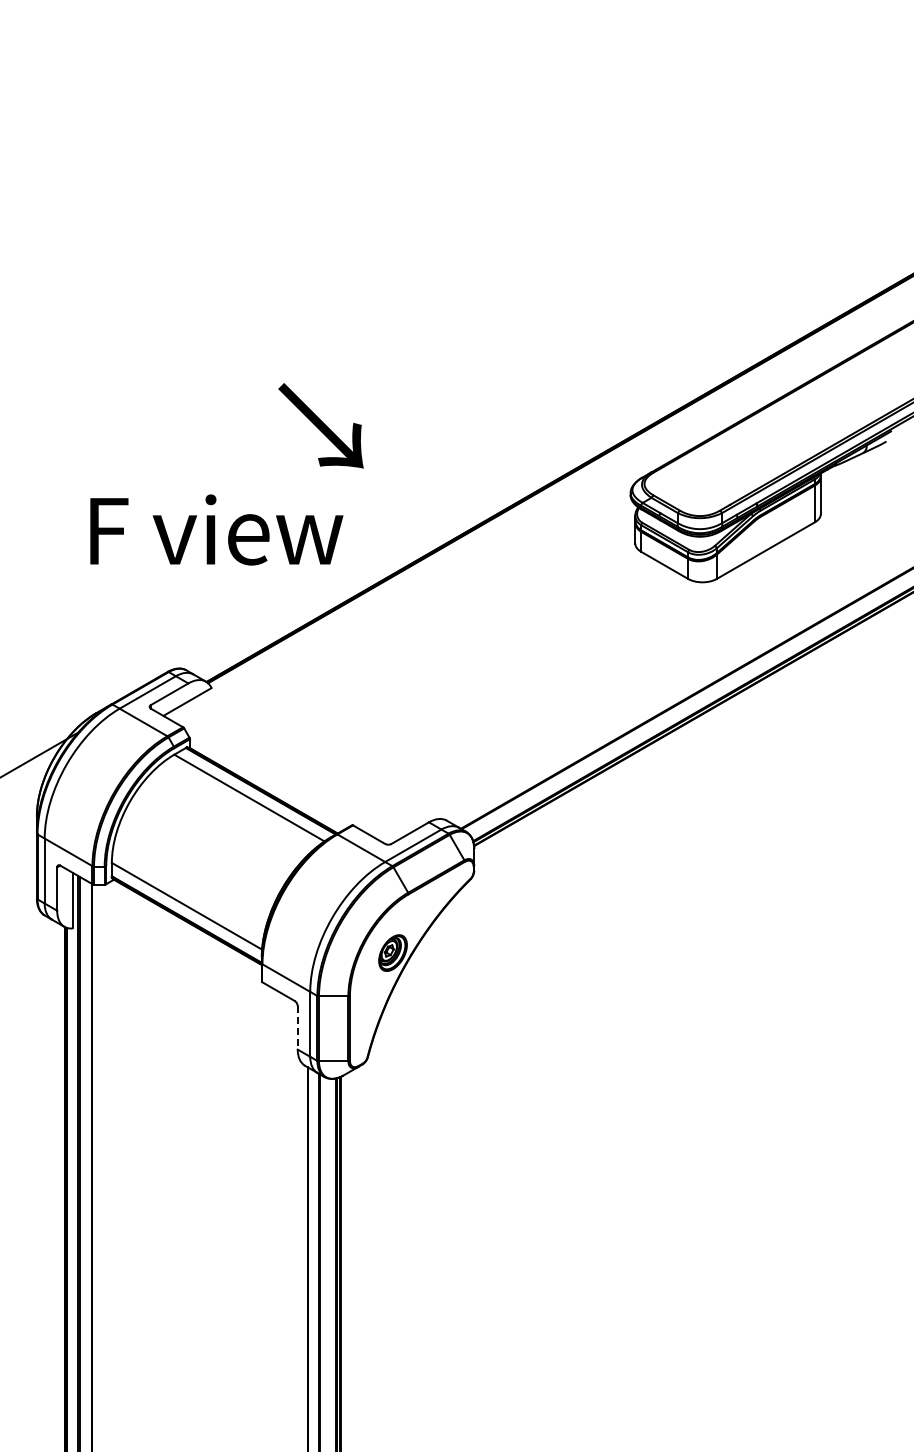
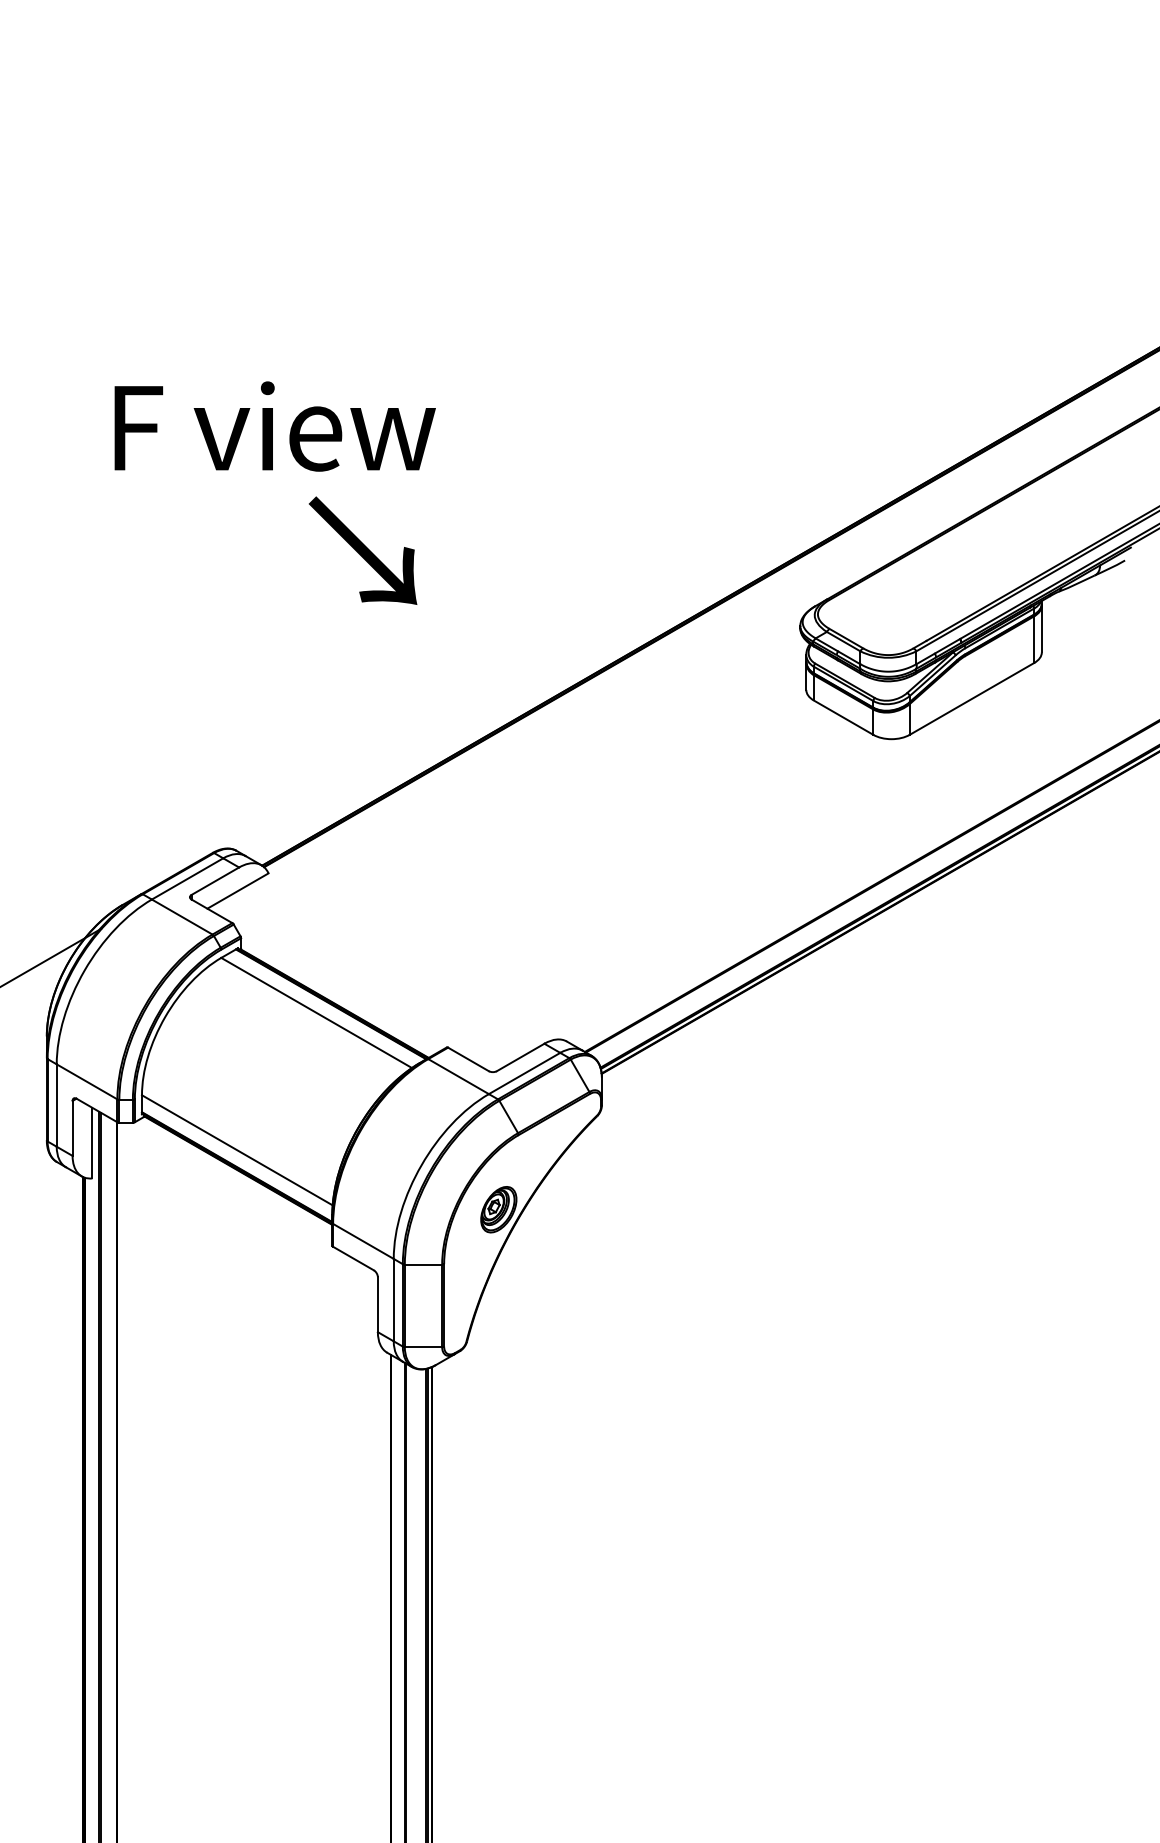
text: (320, 425) -> (362, 550), moved
text: (216, 529) -> (274, 425), moved
line: (297, 1027) -> (377, 1304), dashed -> solid

